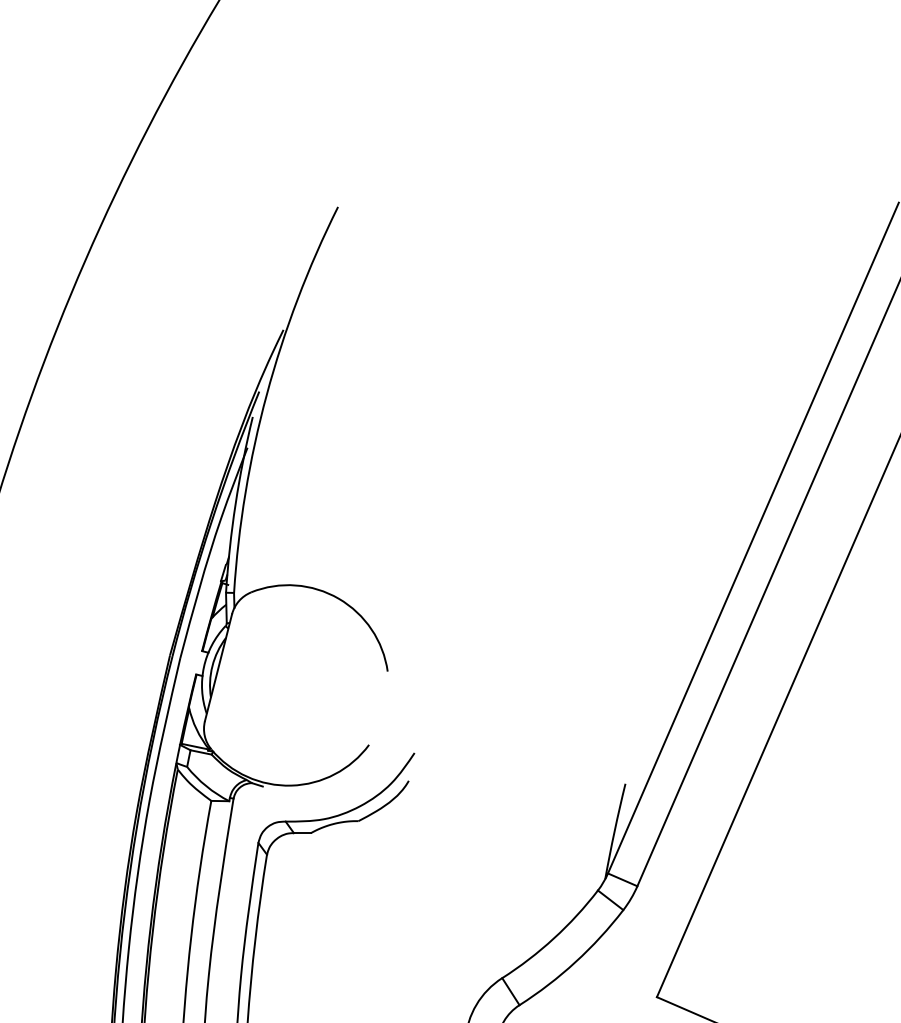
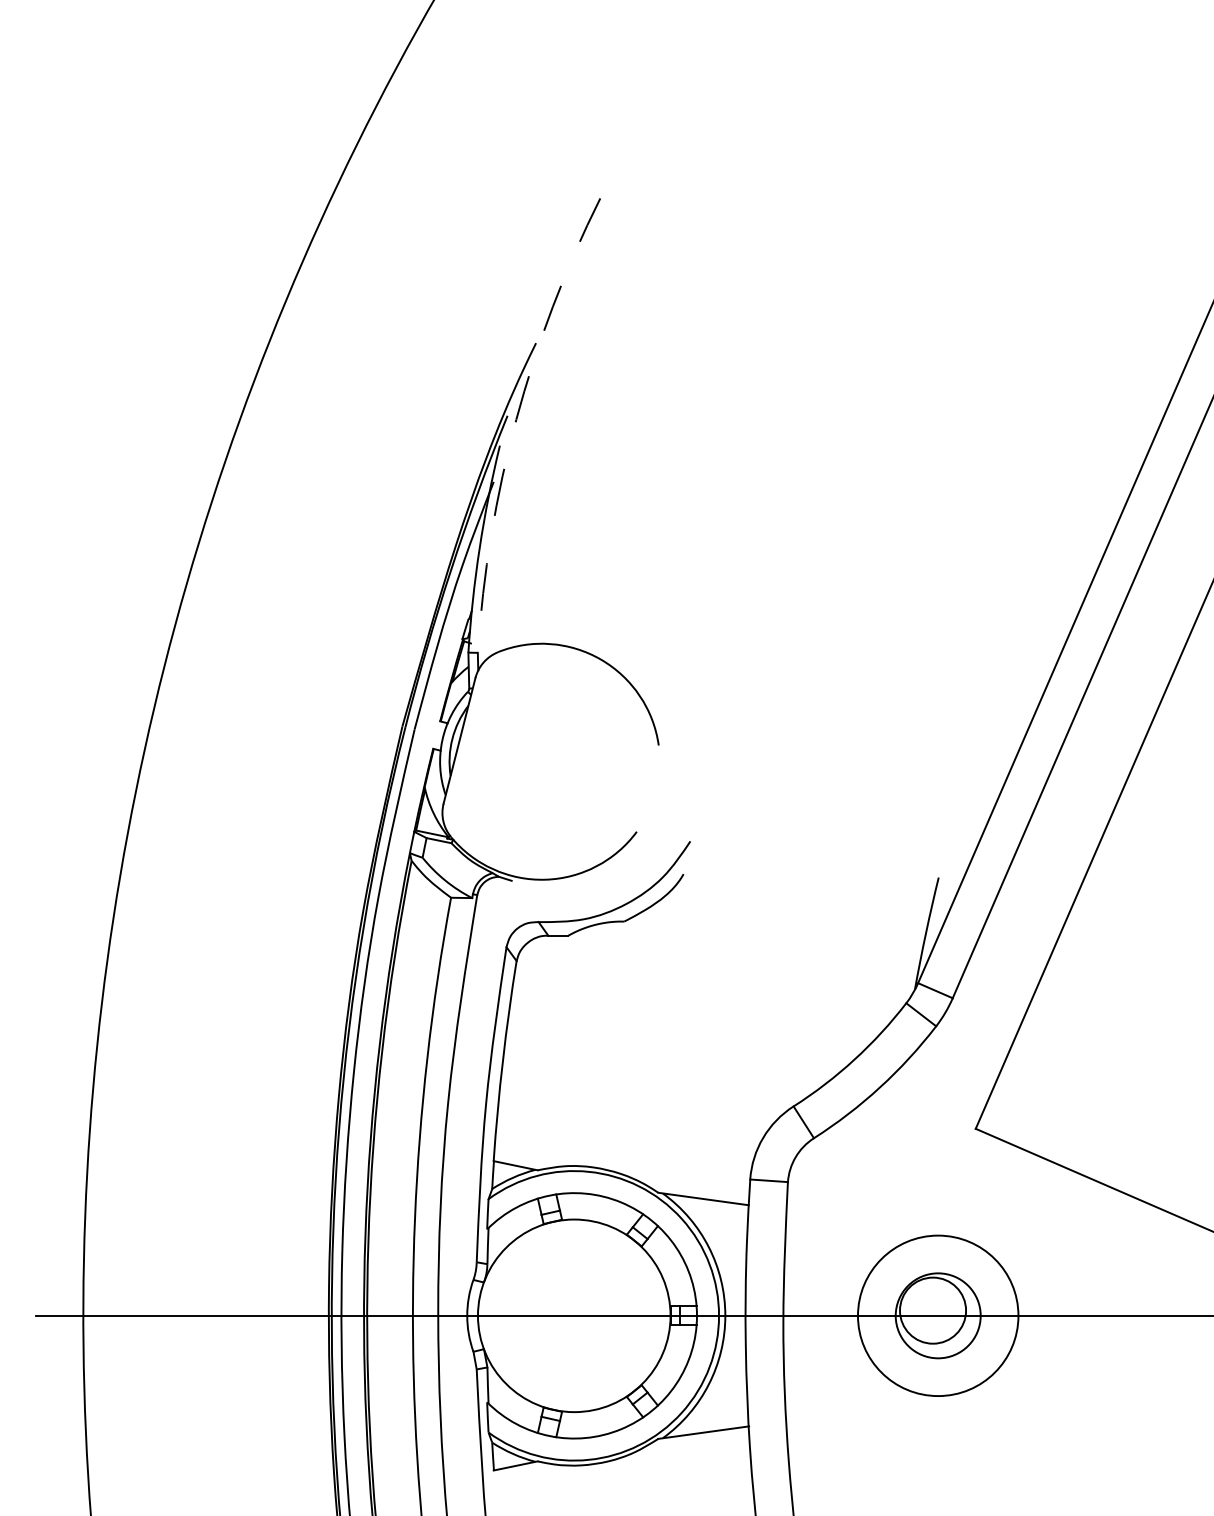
arc: (266, 394) -> (516, 419), solid -> dashed

